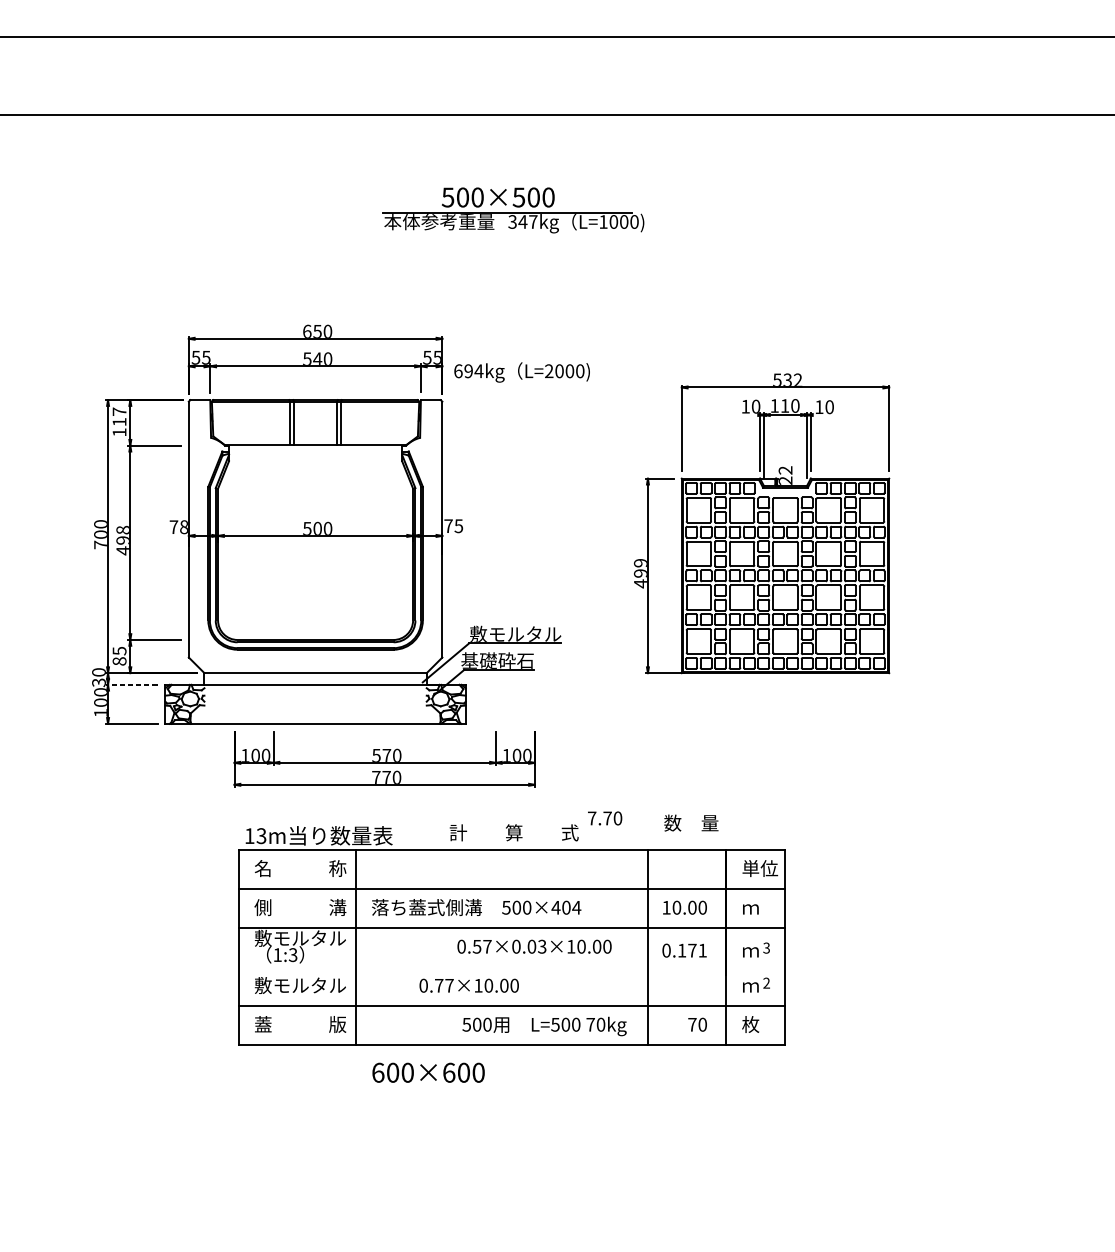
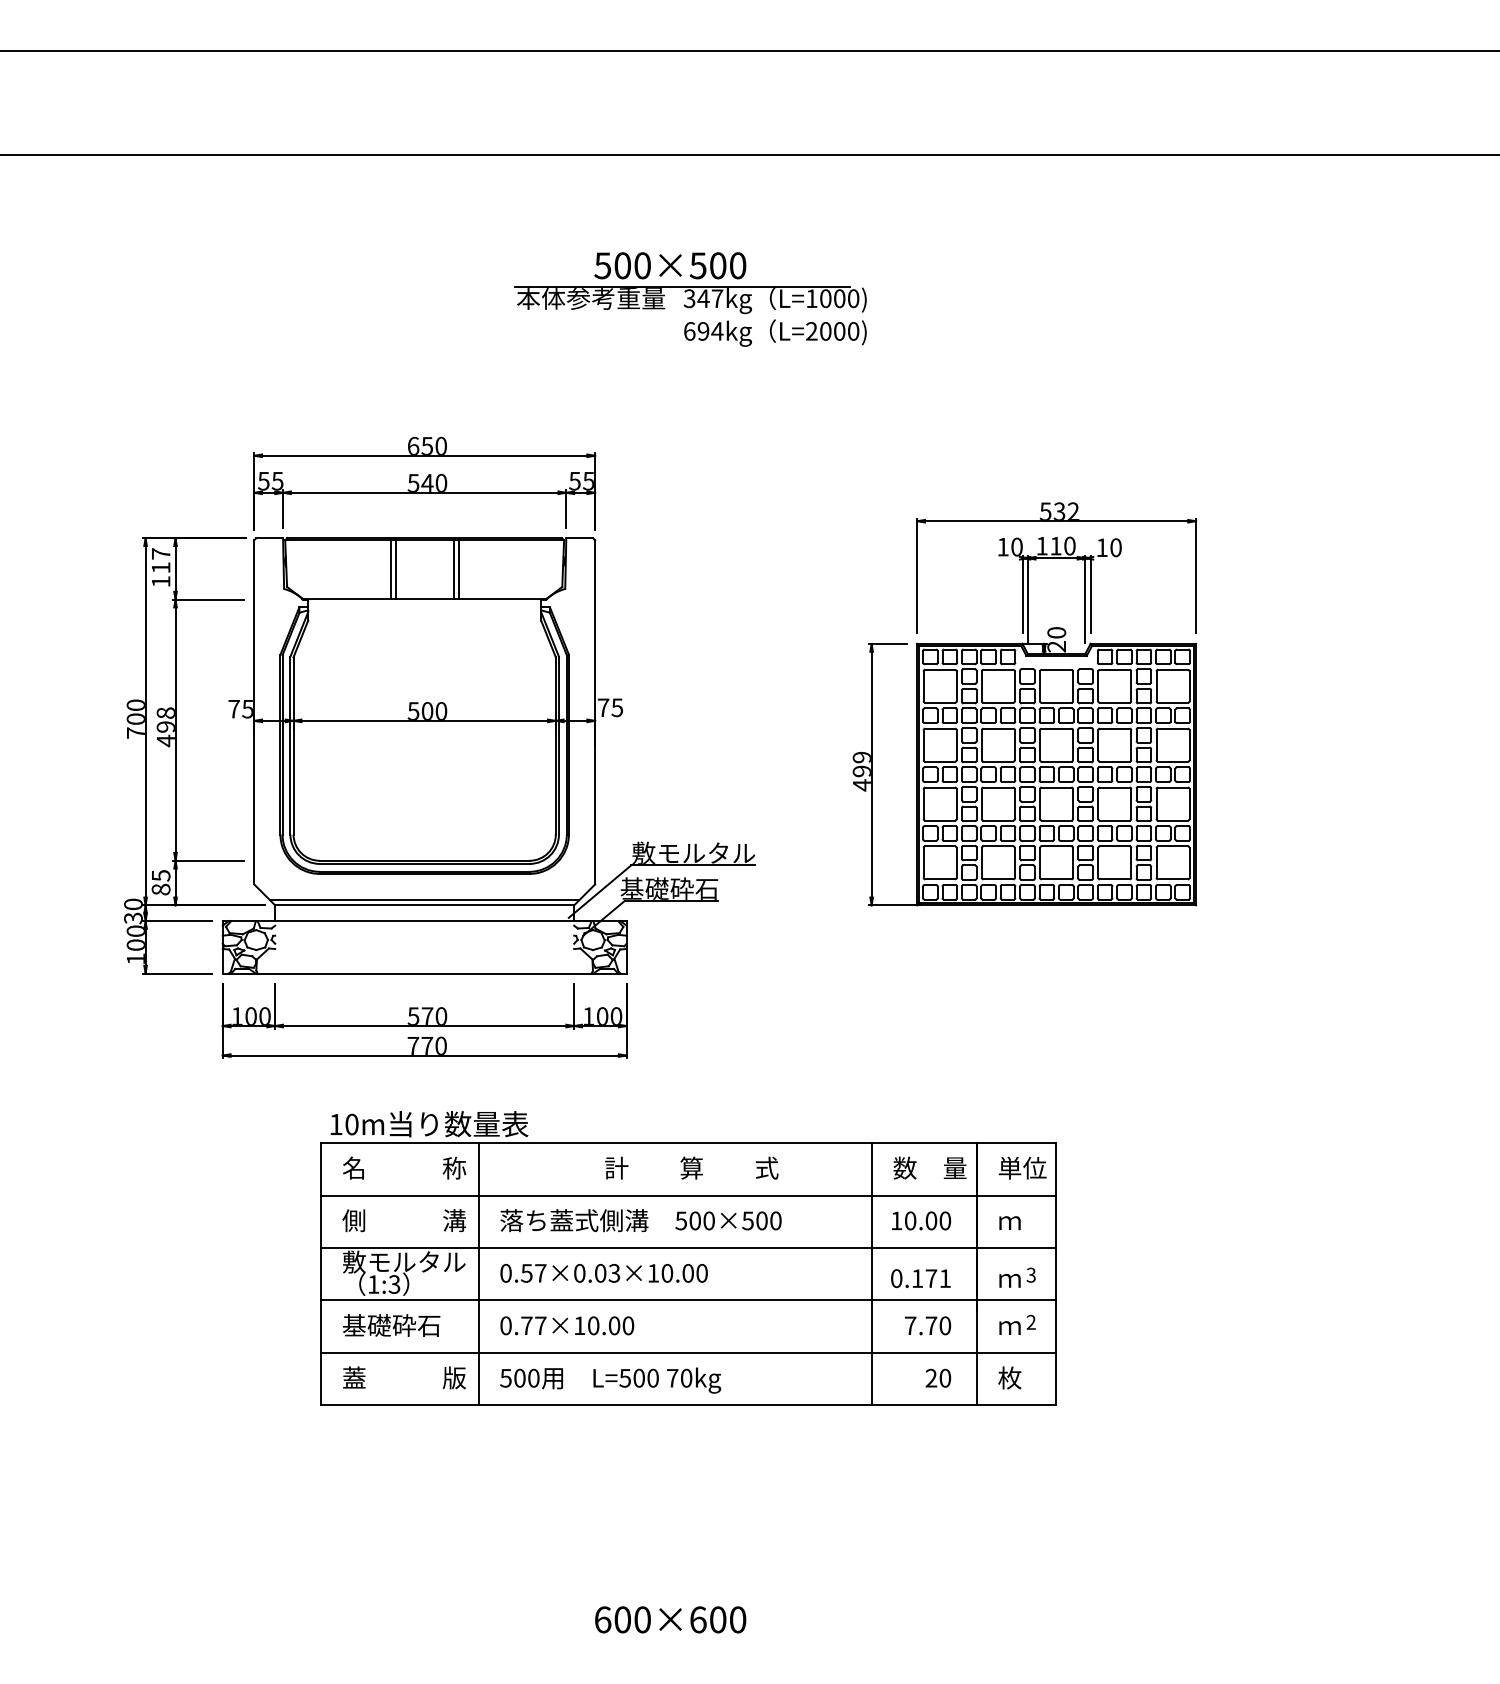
text: (522, 372) -> (775, 332), moved
text: (785, 470) -> (1056, 632), 22 -> 20
text: (183, 526) -> (247, 708), 78 -> 75
line: (315, 669) -> (424, 900), added
line: (131, 685) -> (177, 921), dashed -> solid
part: (384, 758) -> (424, 1020), moved
text: (605, 818) -> (928, 1325), moved
text: (690, 822) -> (929, 1167), moved
text: (513, 832) -> (691, 1167), moved
text: (261, 836) -> (351, 1124), 13m -> 10m
text: (566, 907) -> (761, 1220), 500×404 -> 500×500
text: (534, 946) -> (603, 1273), moved
line: (511, 966) -> (688, 1300), added
text: (300, 985) -> (404, 1325), 敷モルタル -> 基礎砕石
text: (469, 985) -> (567, 1325), moved
text: (692, 1024) -> (931, 1377), 70 -> 20
text: (544, 1026) -> (610, 1380), moved
text: (428, 1072) -> (670, 1619), moved

